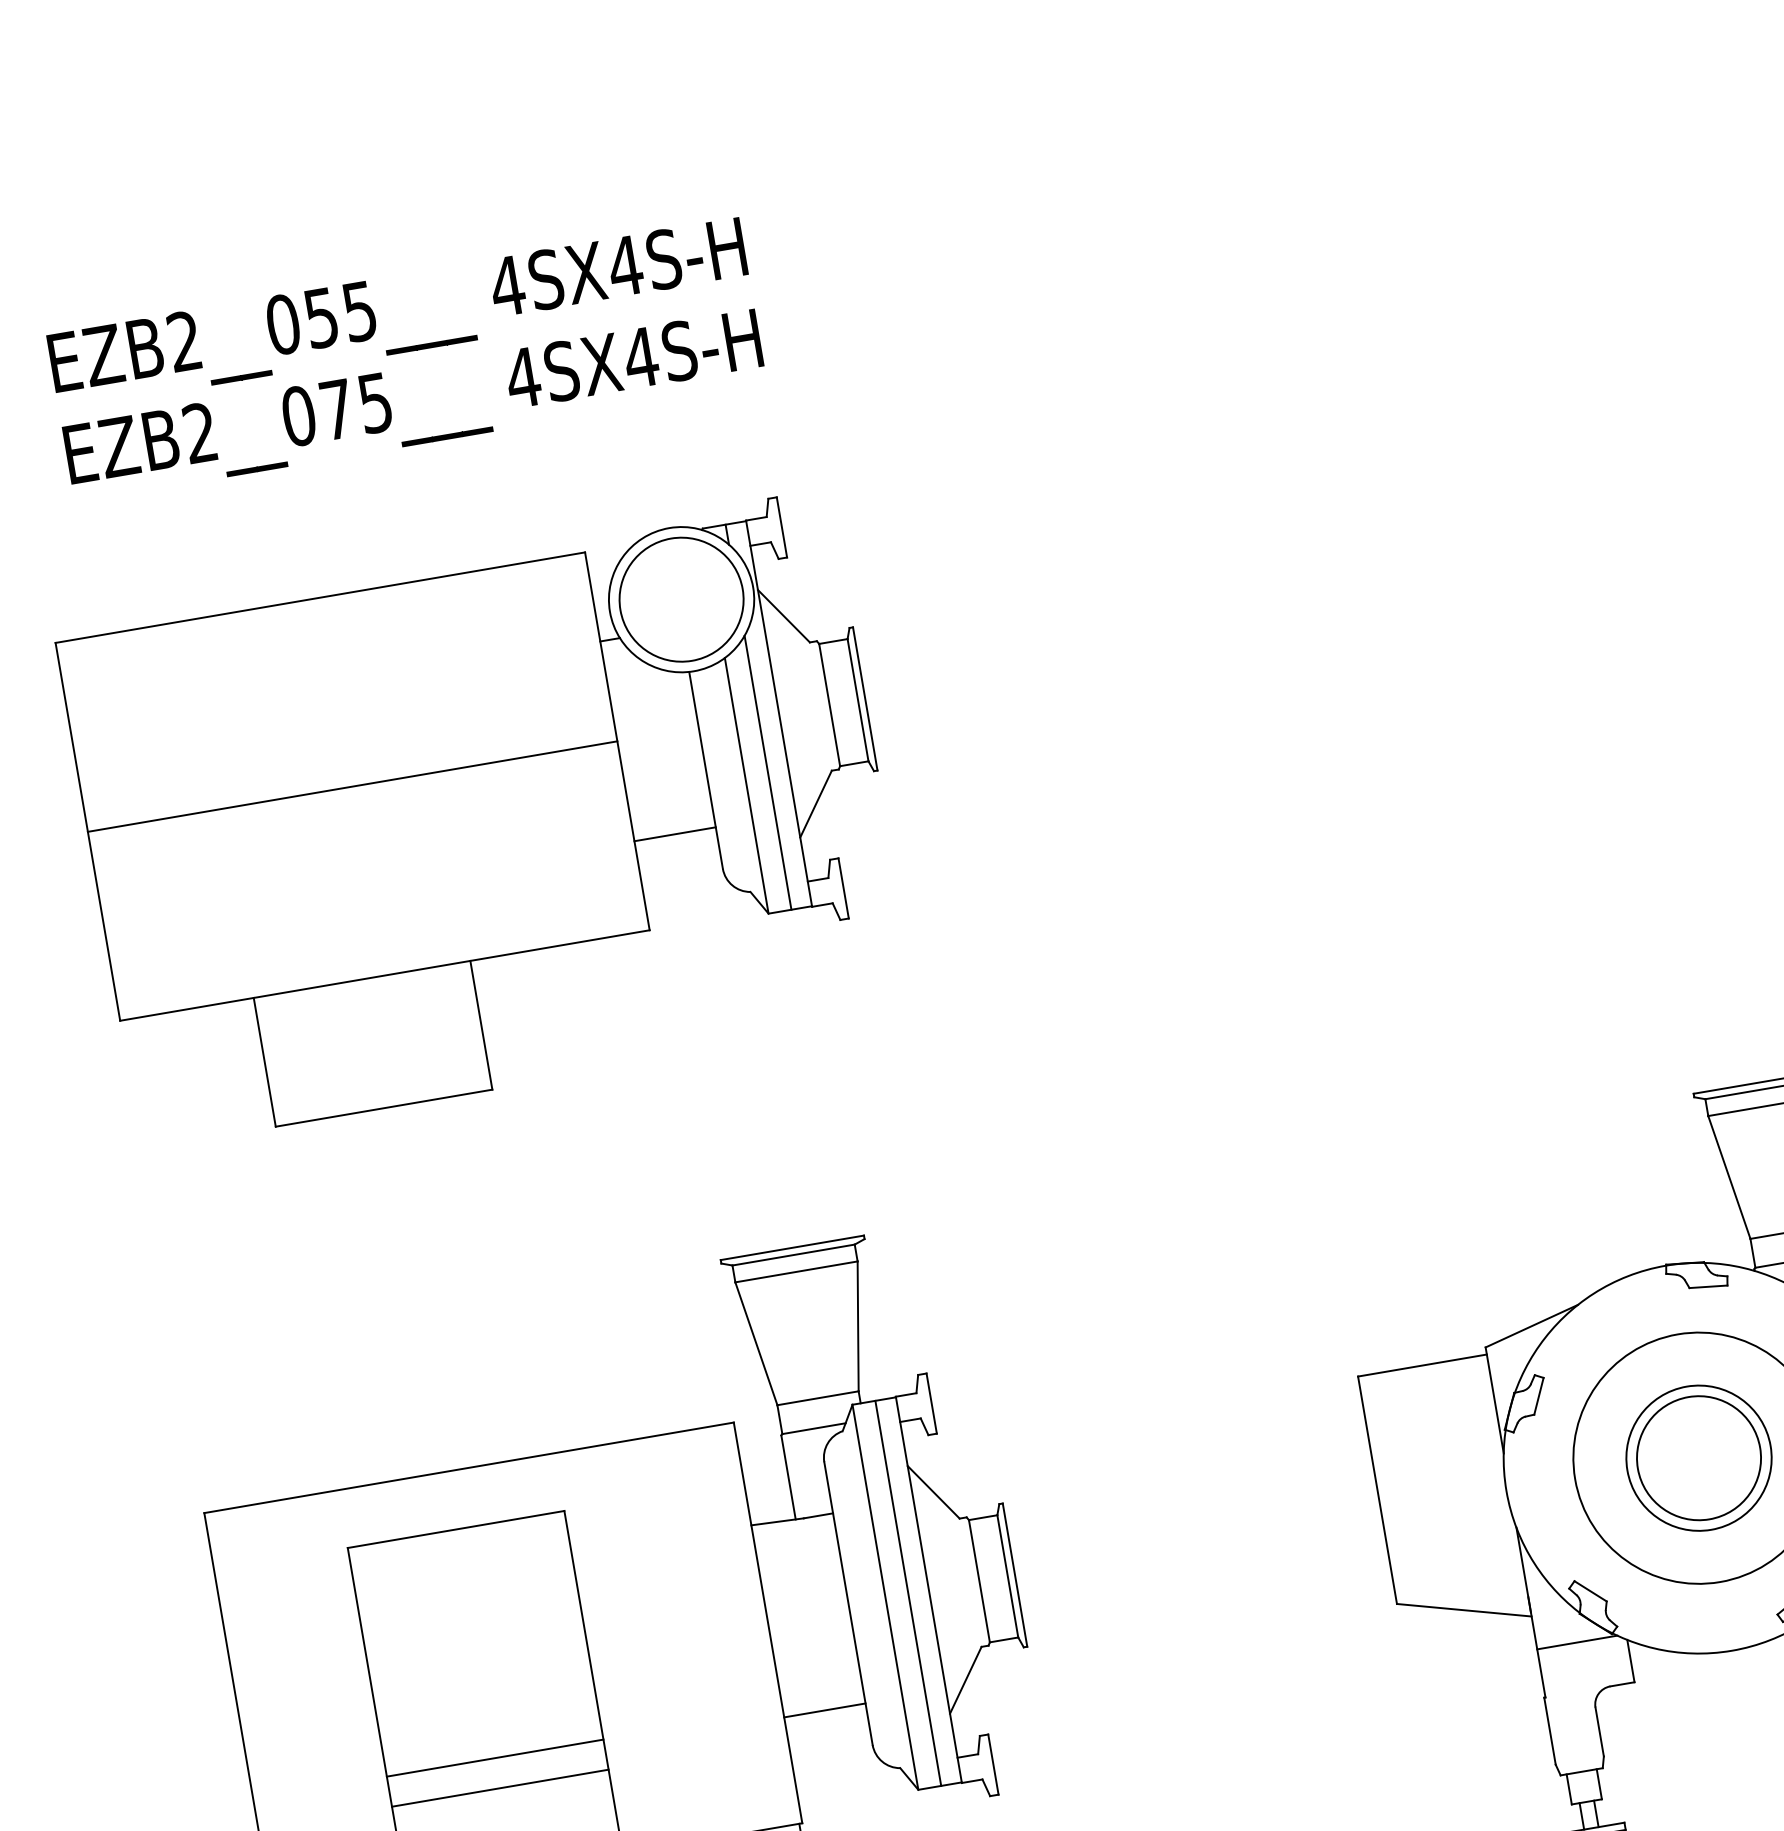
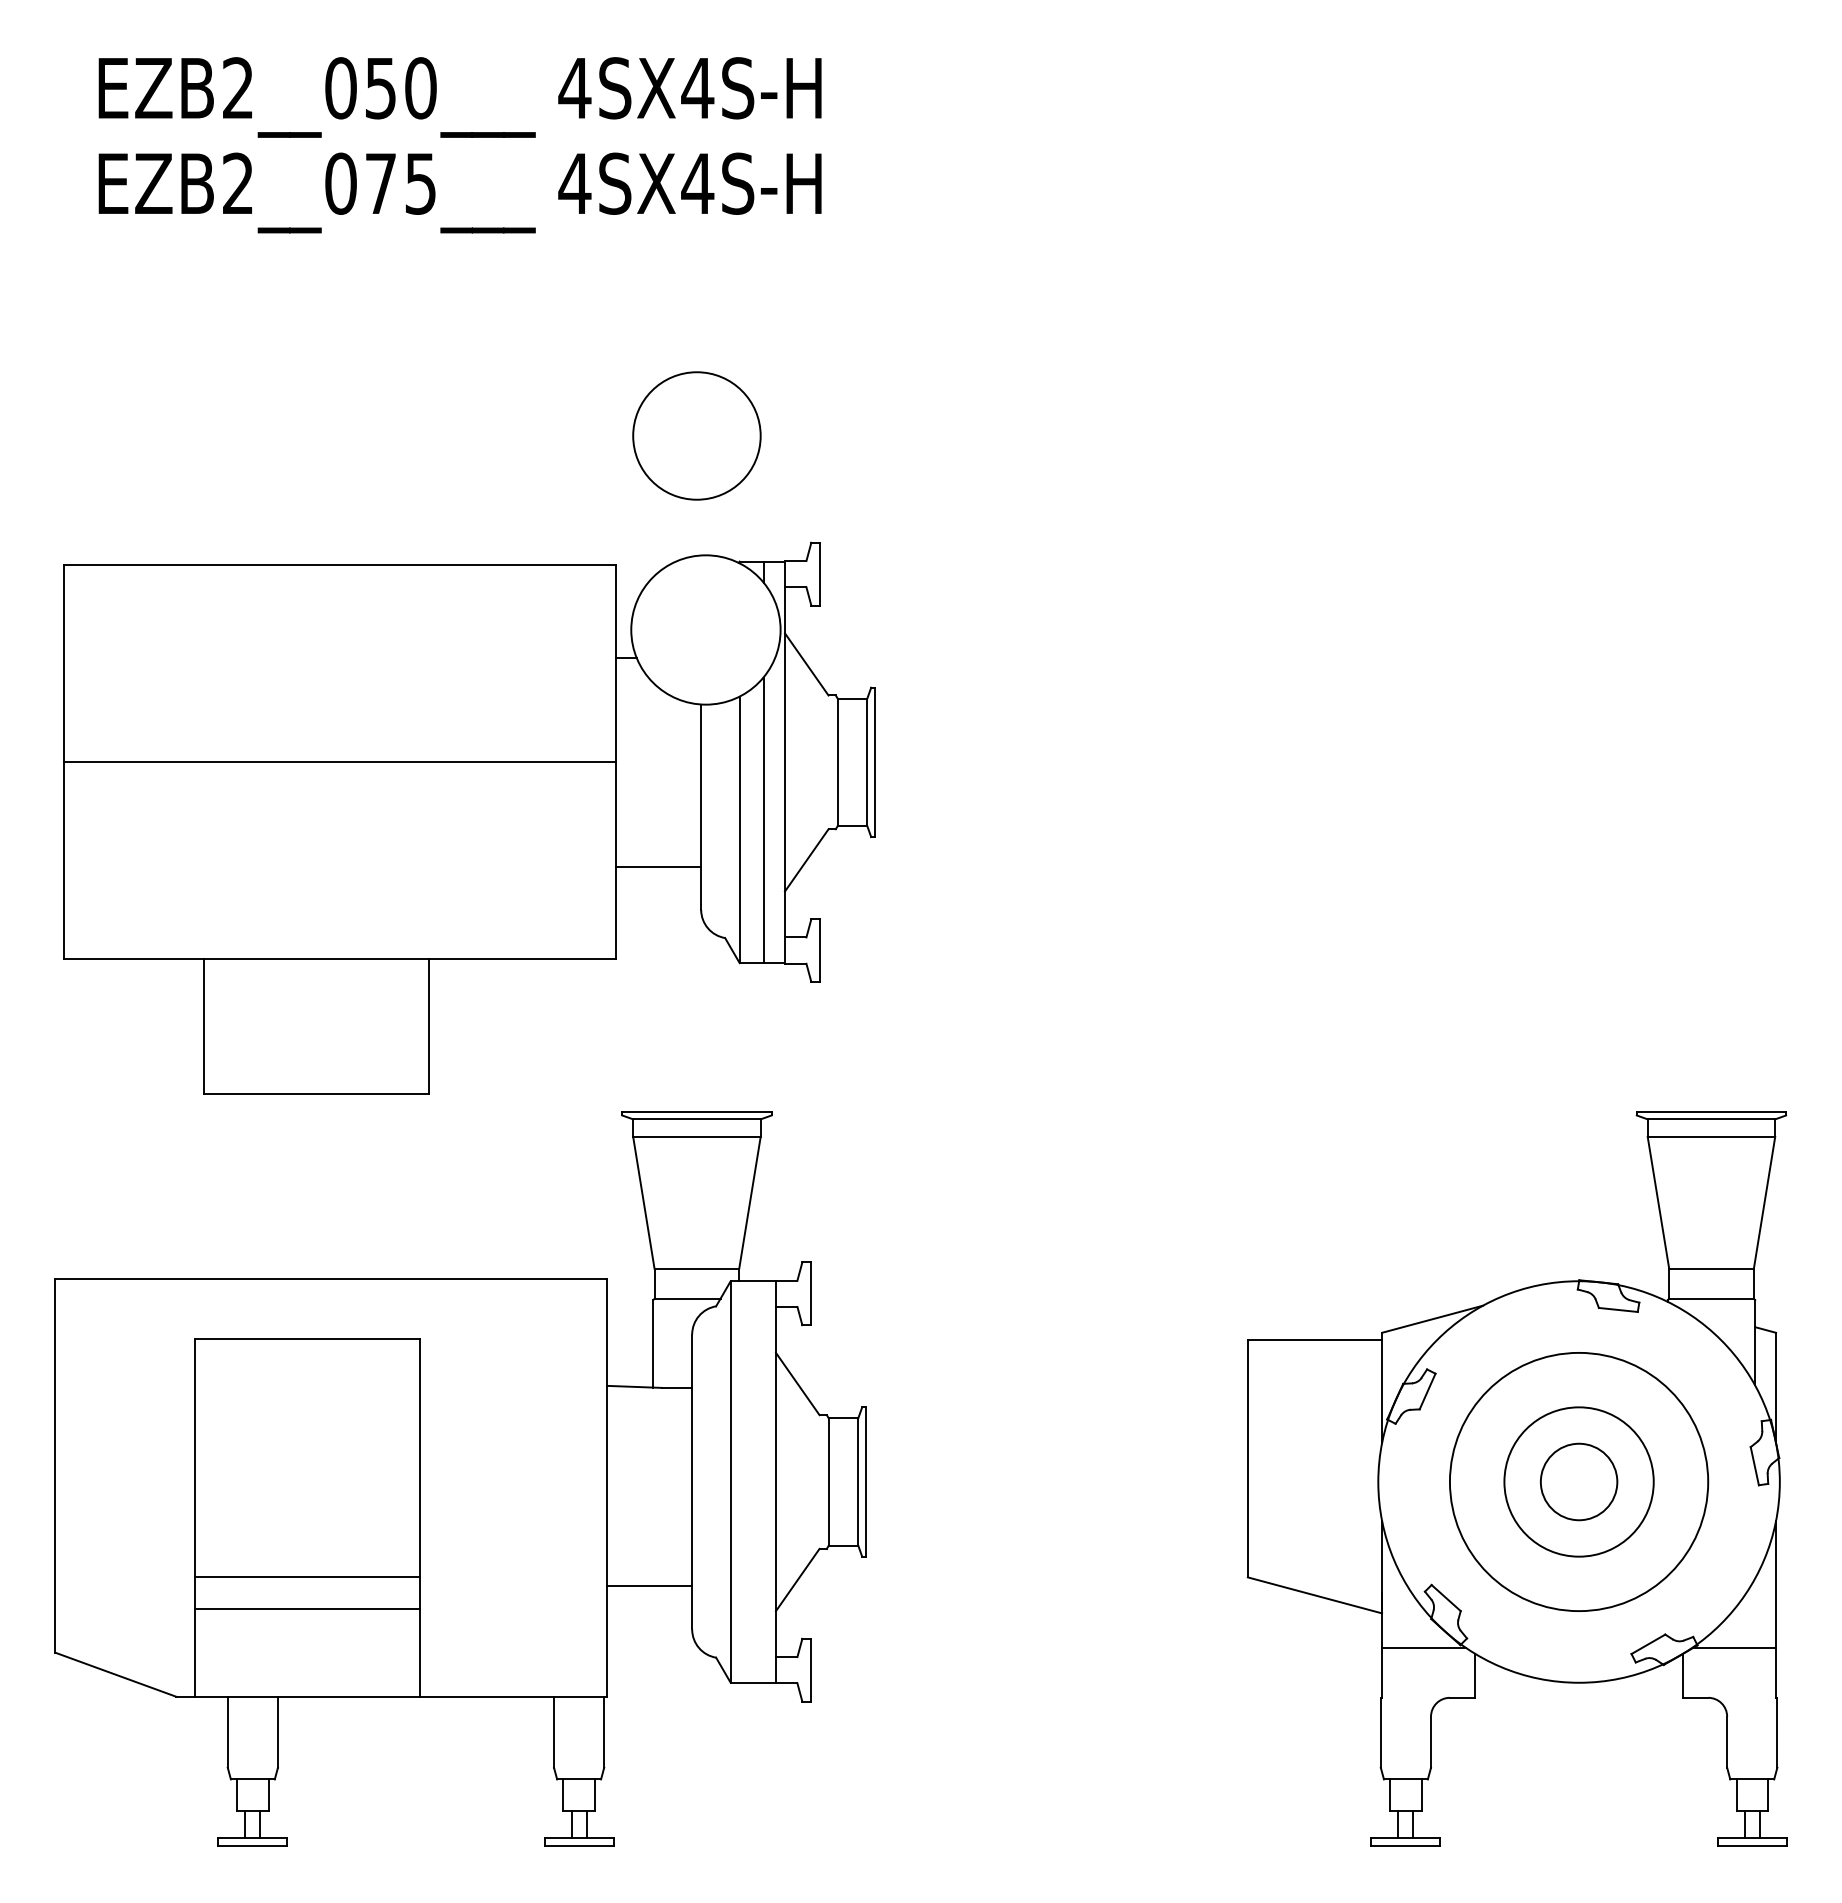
text: (359, 311) -> (420, 88), EZB2__055___ -> EZB2__050___
part: (485, 818) -> (469, 817), moved
circle: (1698, 1457) -> (1578, 1481), size x0.6
line: (908, 1592) -> (754, 1481), removed

